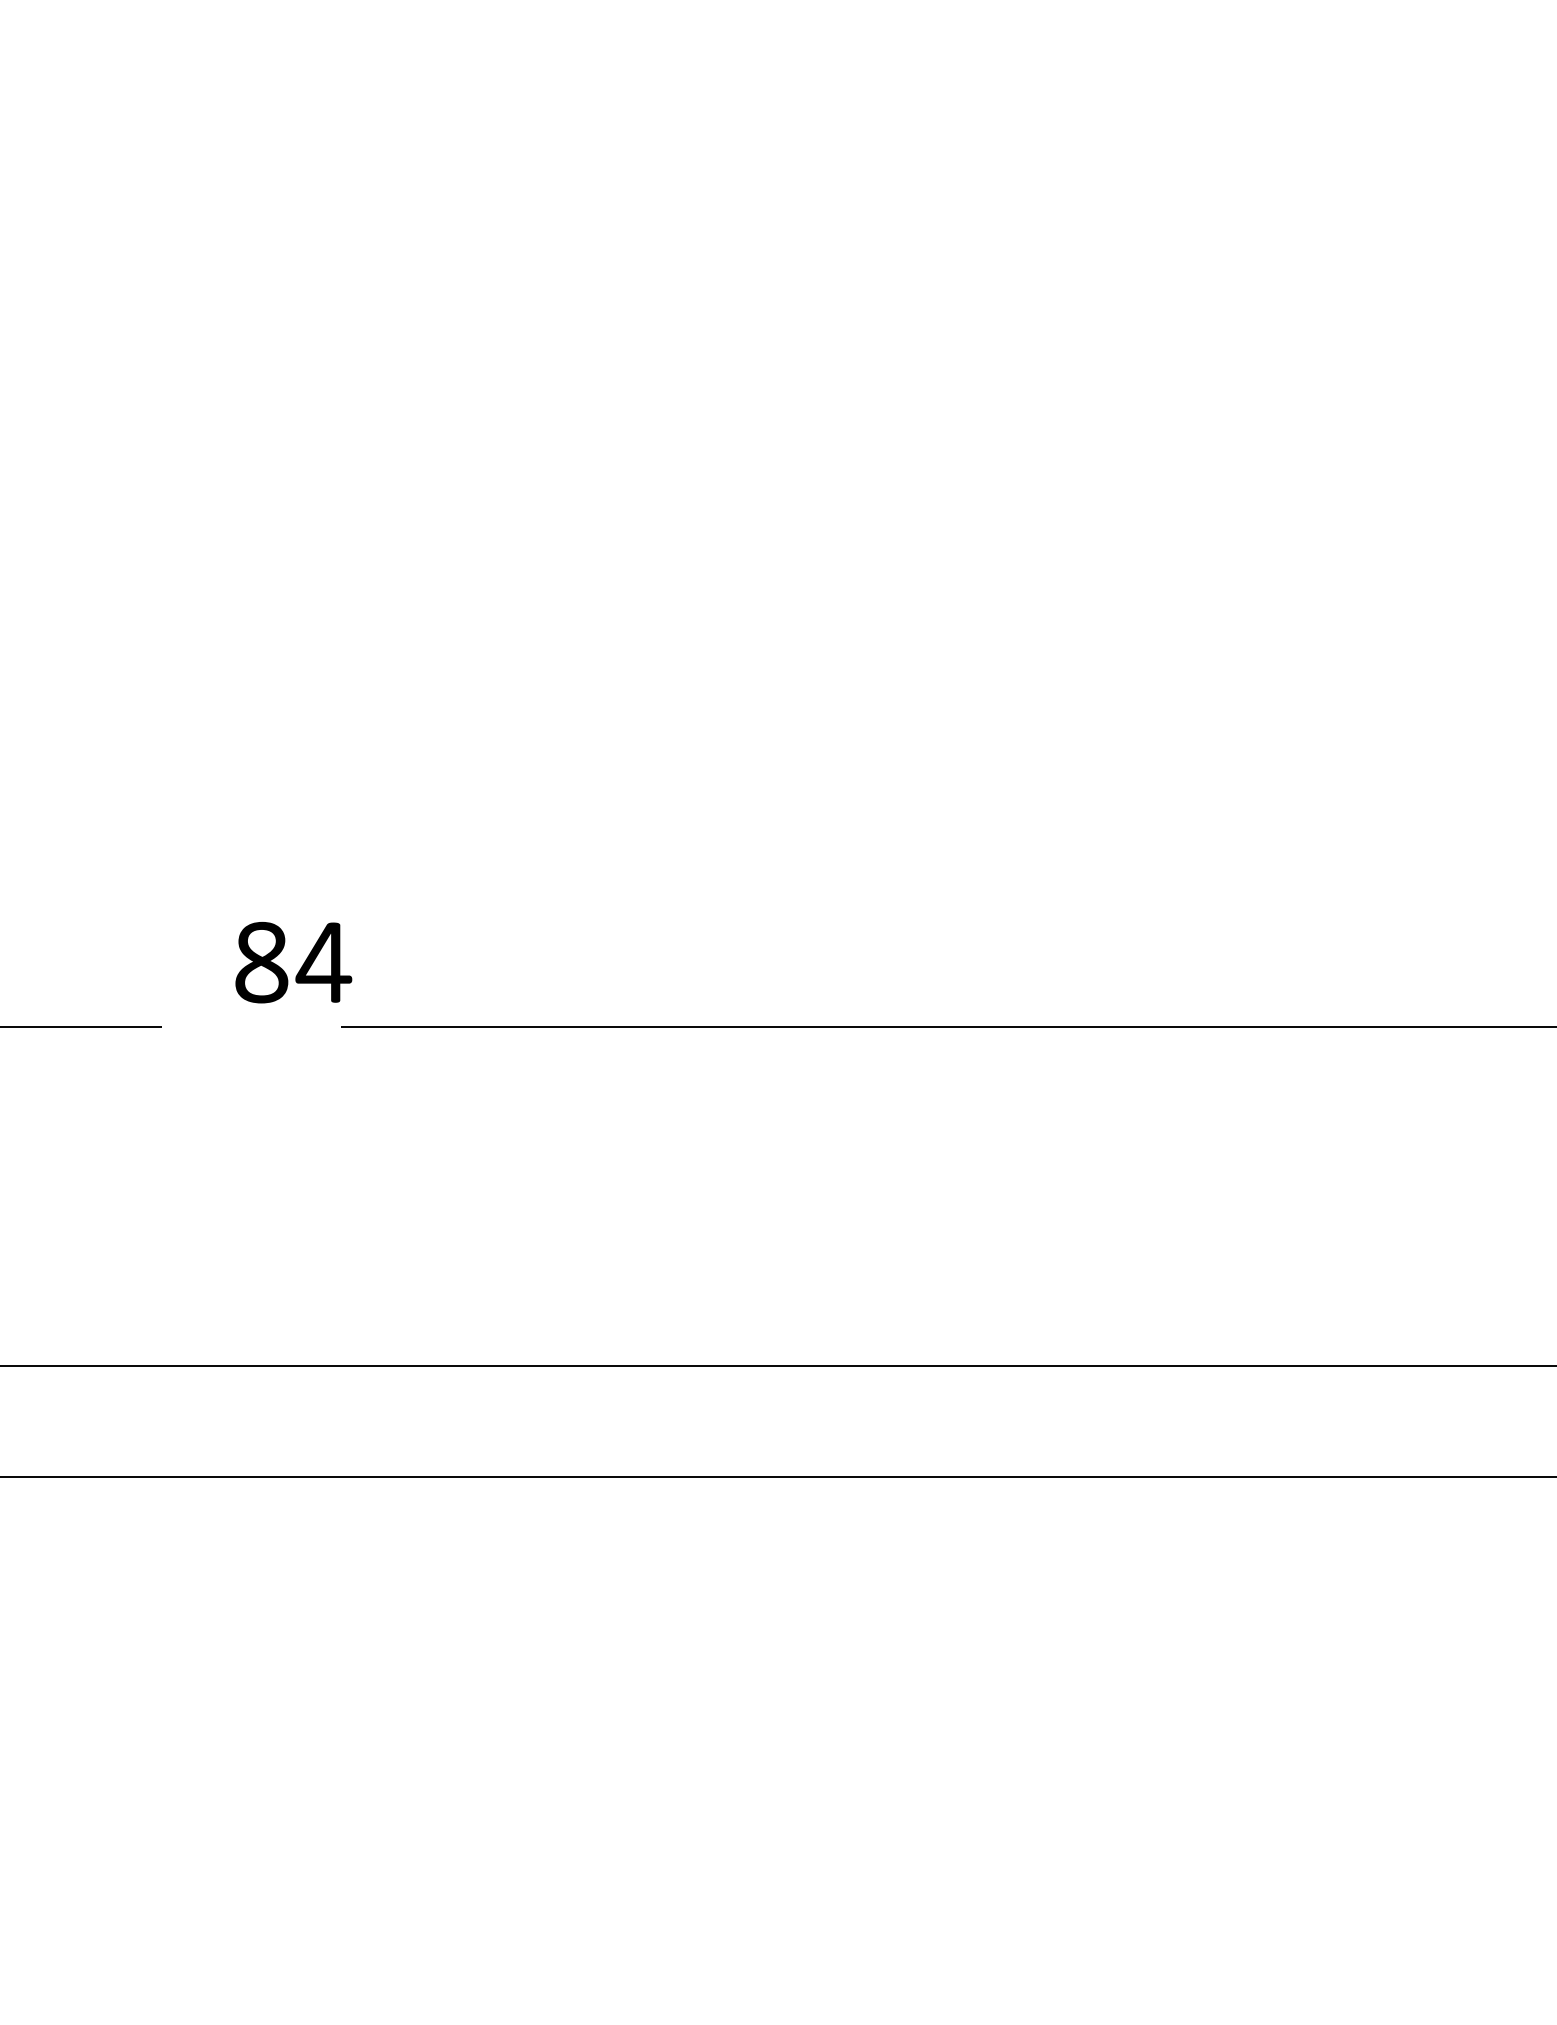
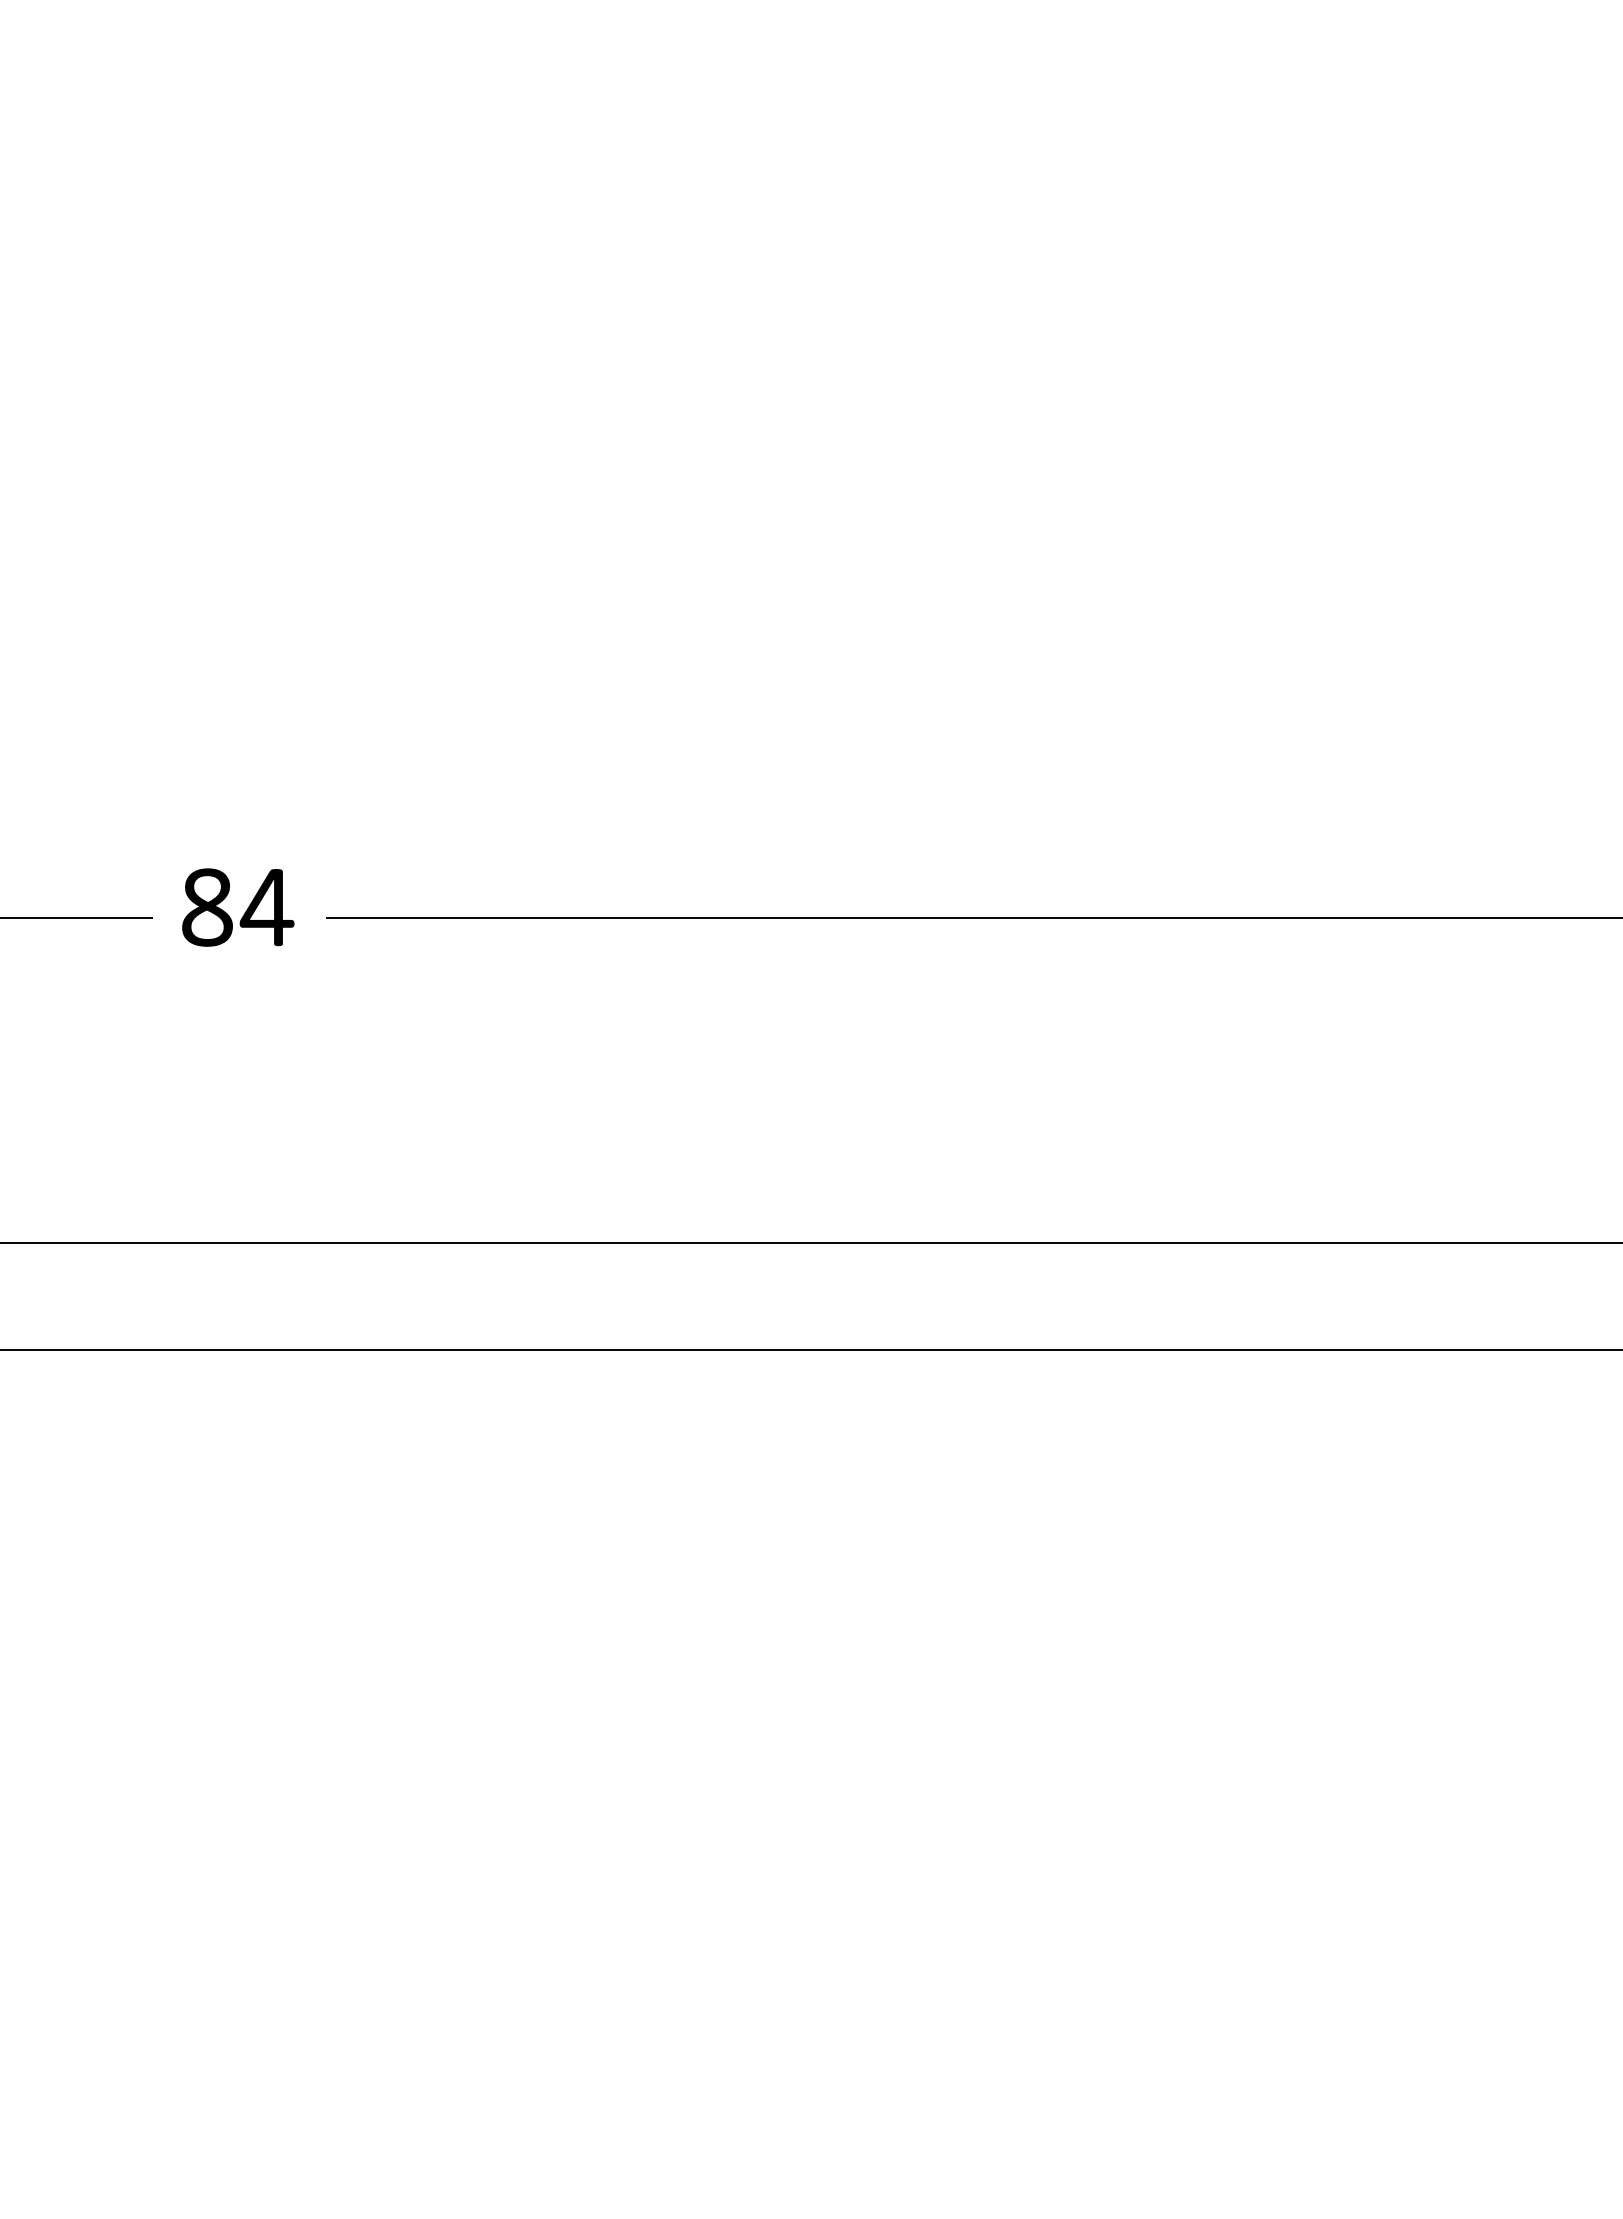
part: (301, 966) -> (245, 911), moved

